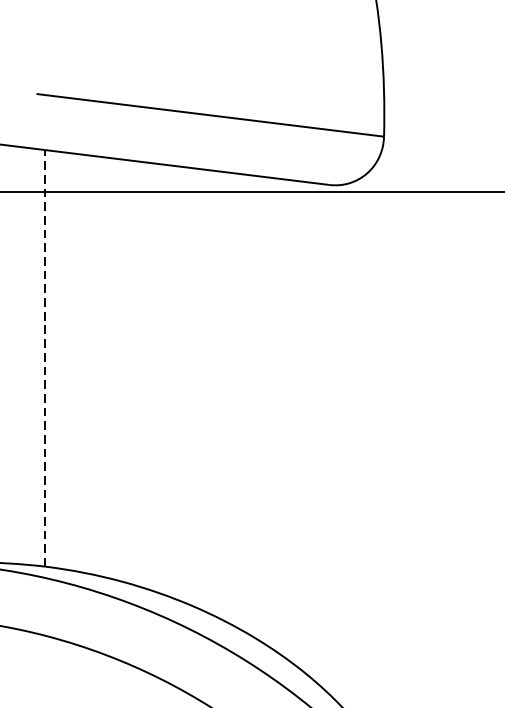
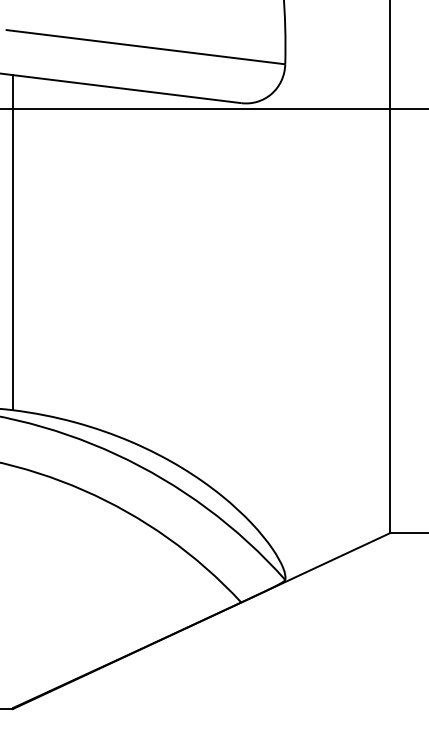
line: (44, 358) -> (12, 242), dashed -> solid

